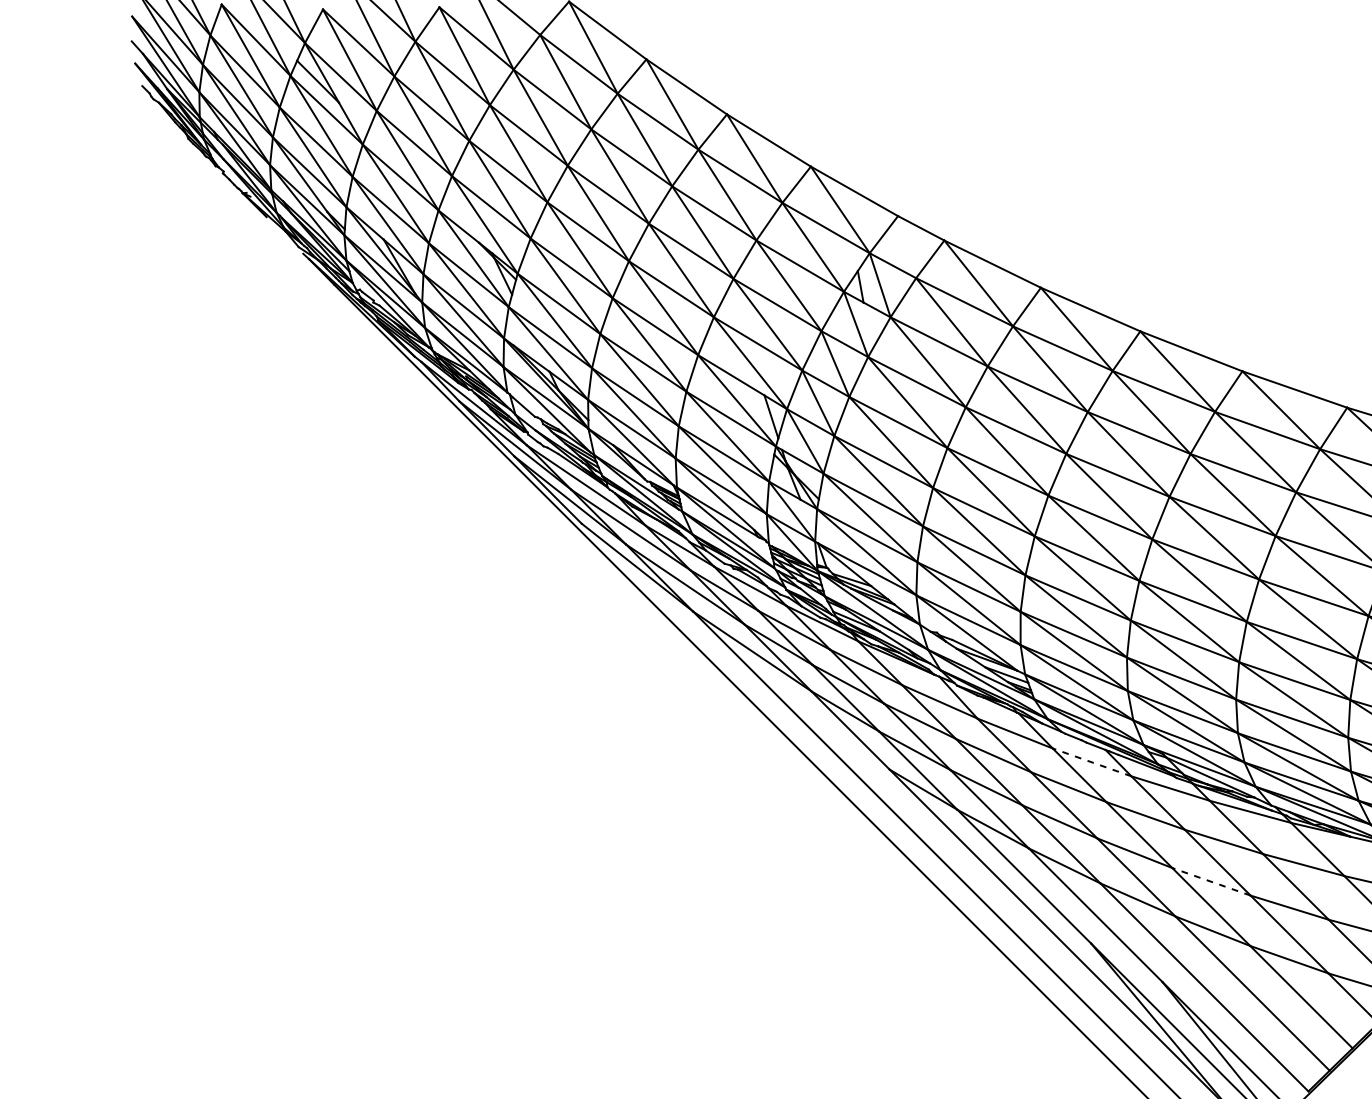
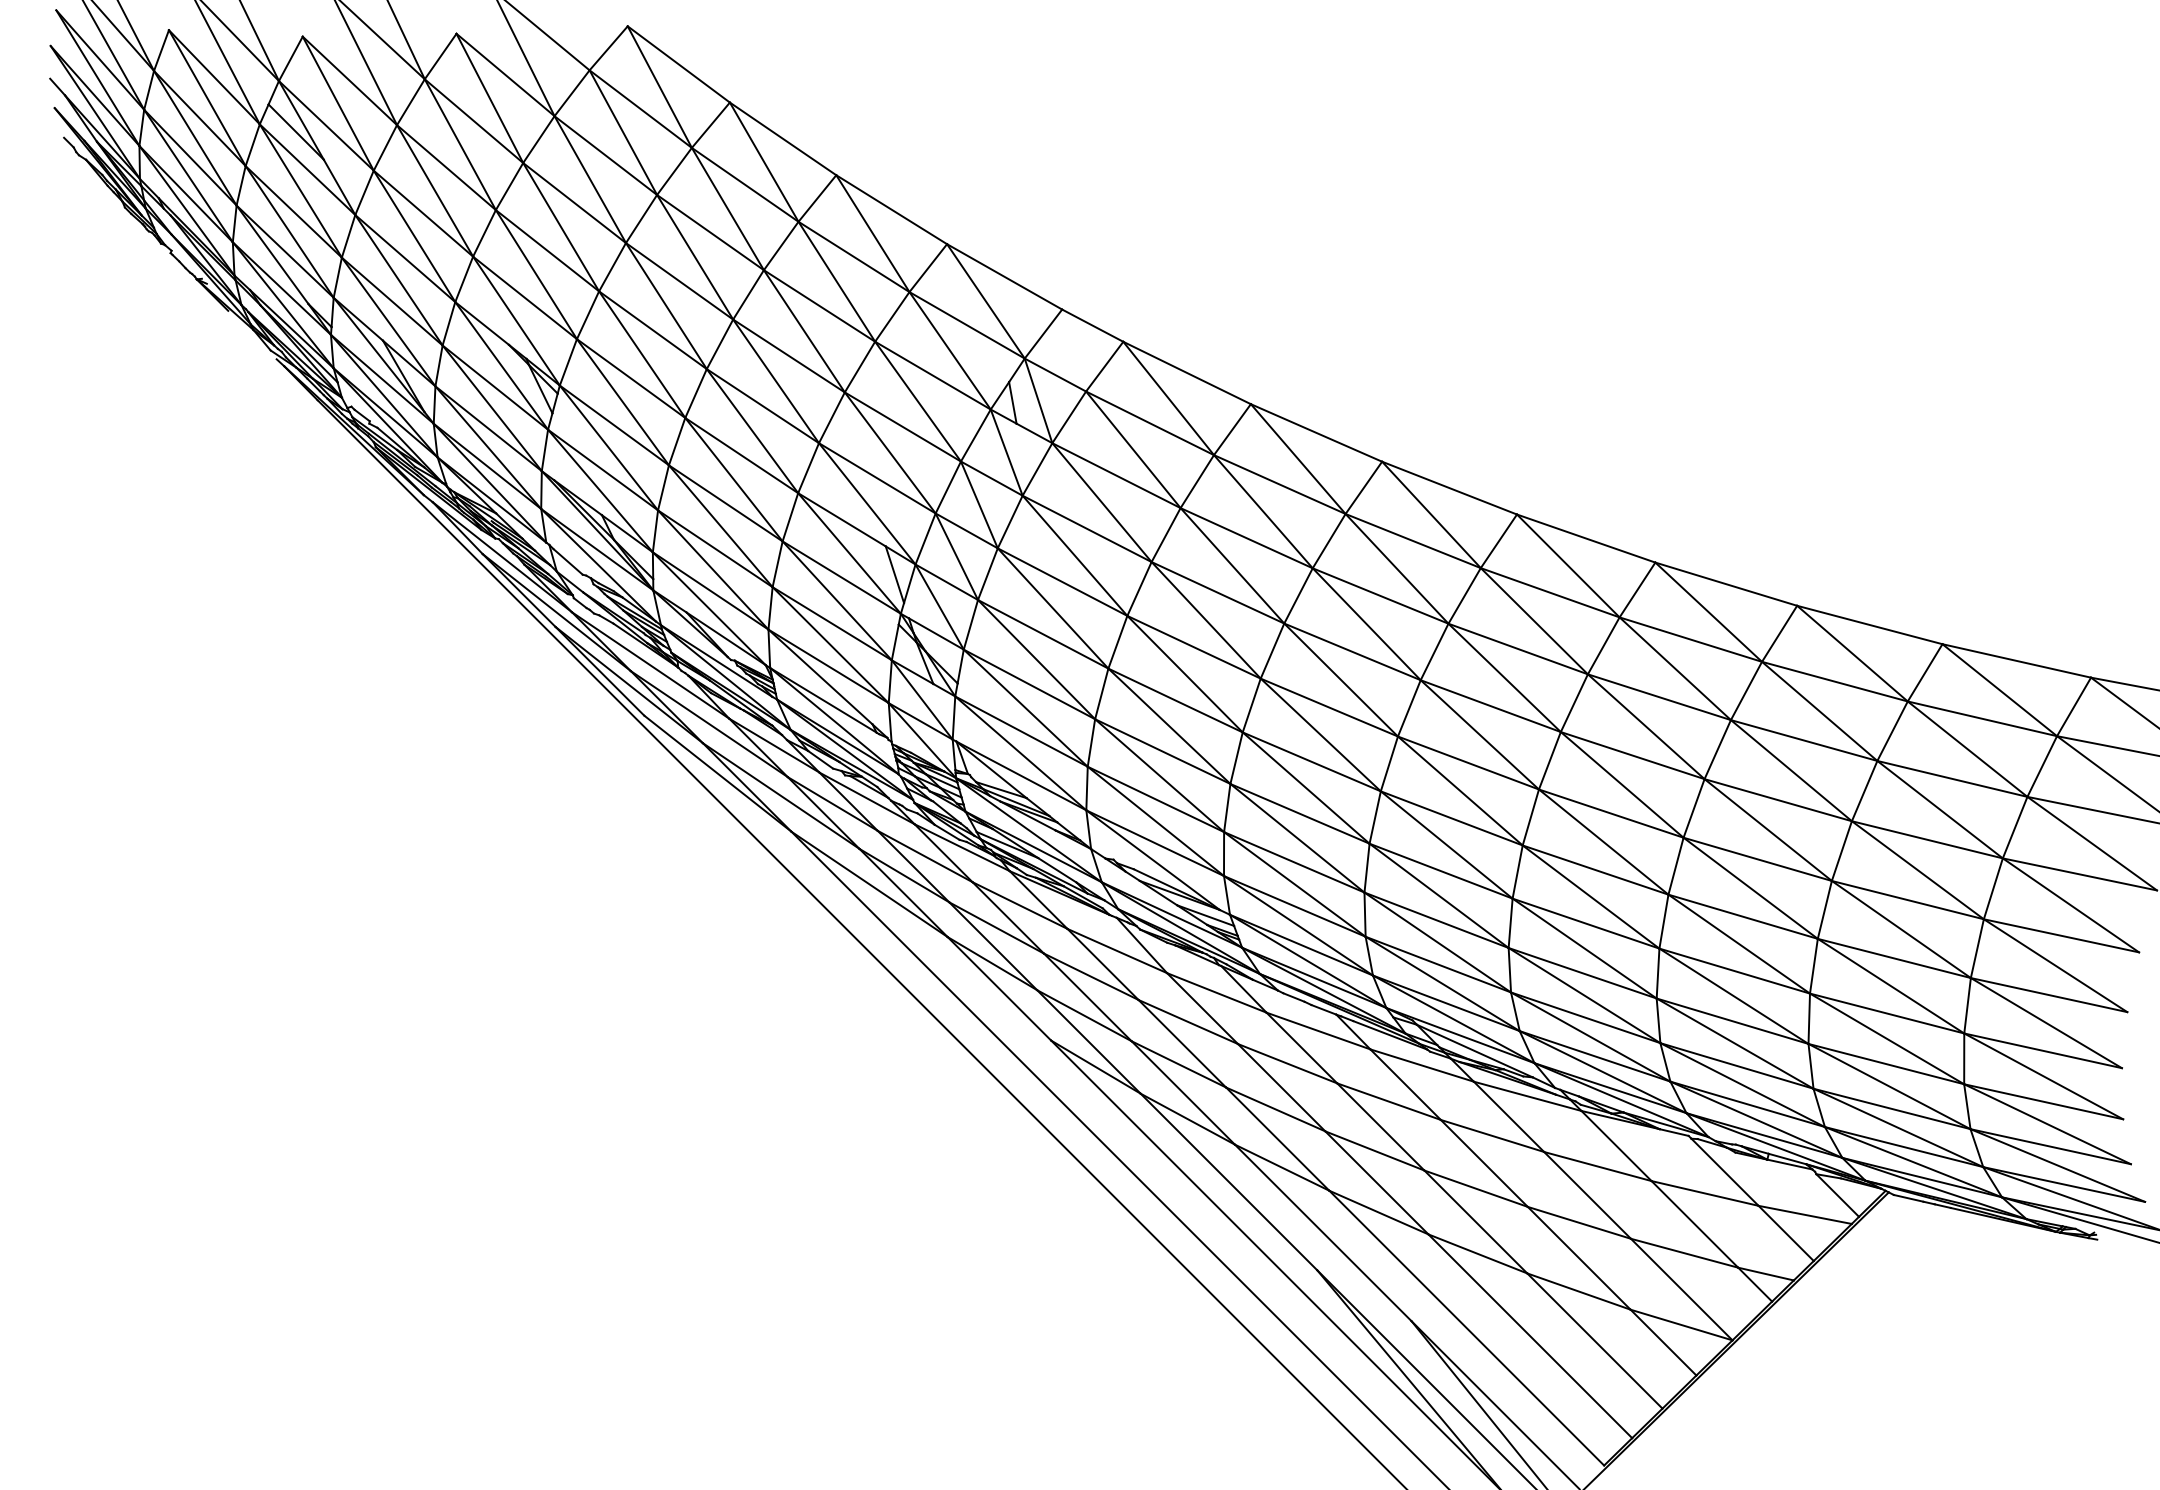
line: (1091, 762) -> (1317, 1030), dashed -> solid
line: (1211, 881) -> (1476, 1188), dashed -> solid

